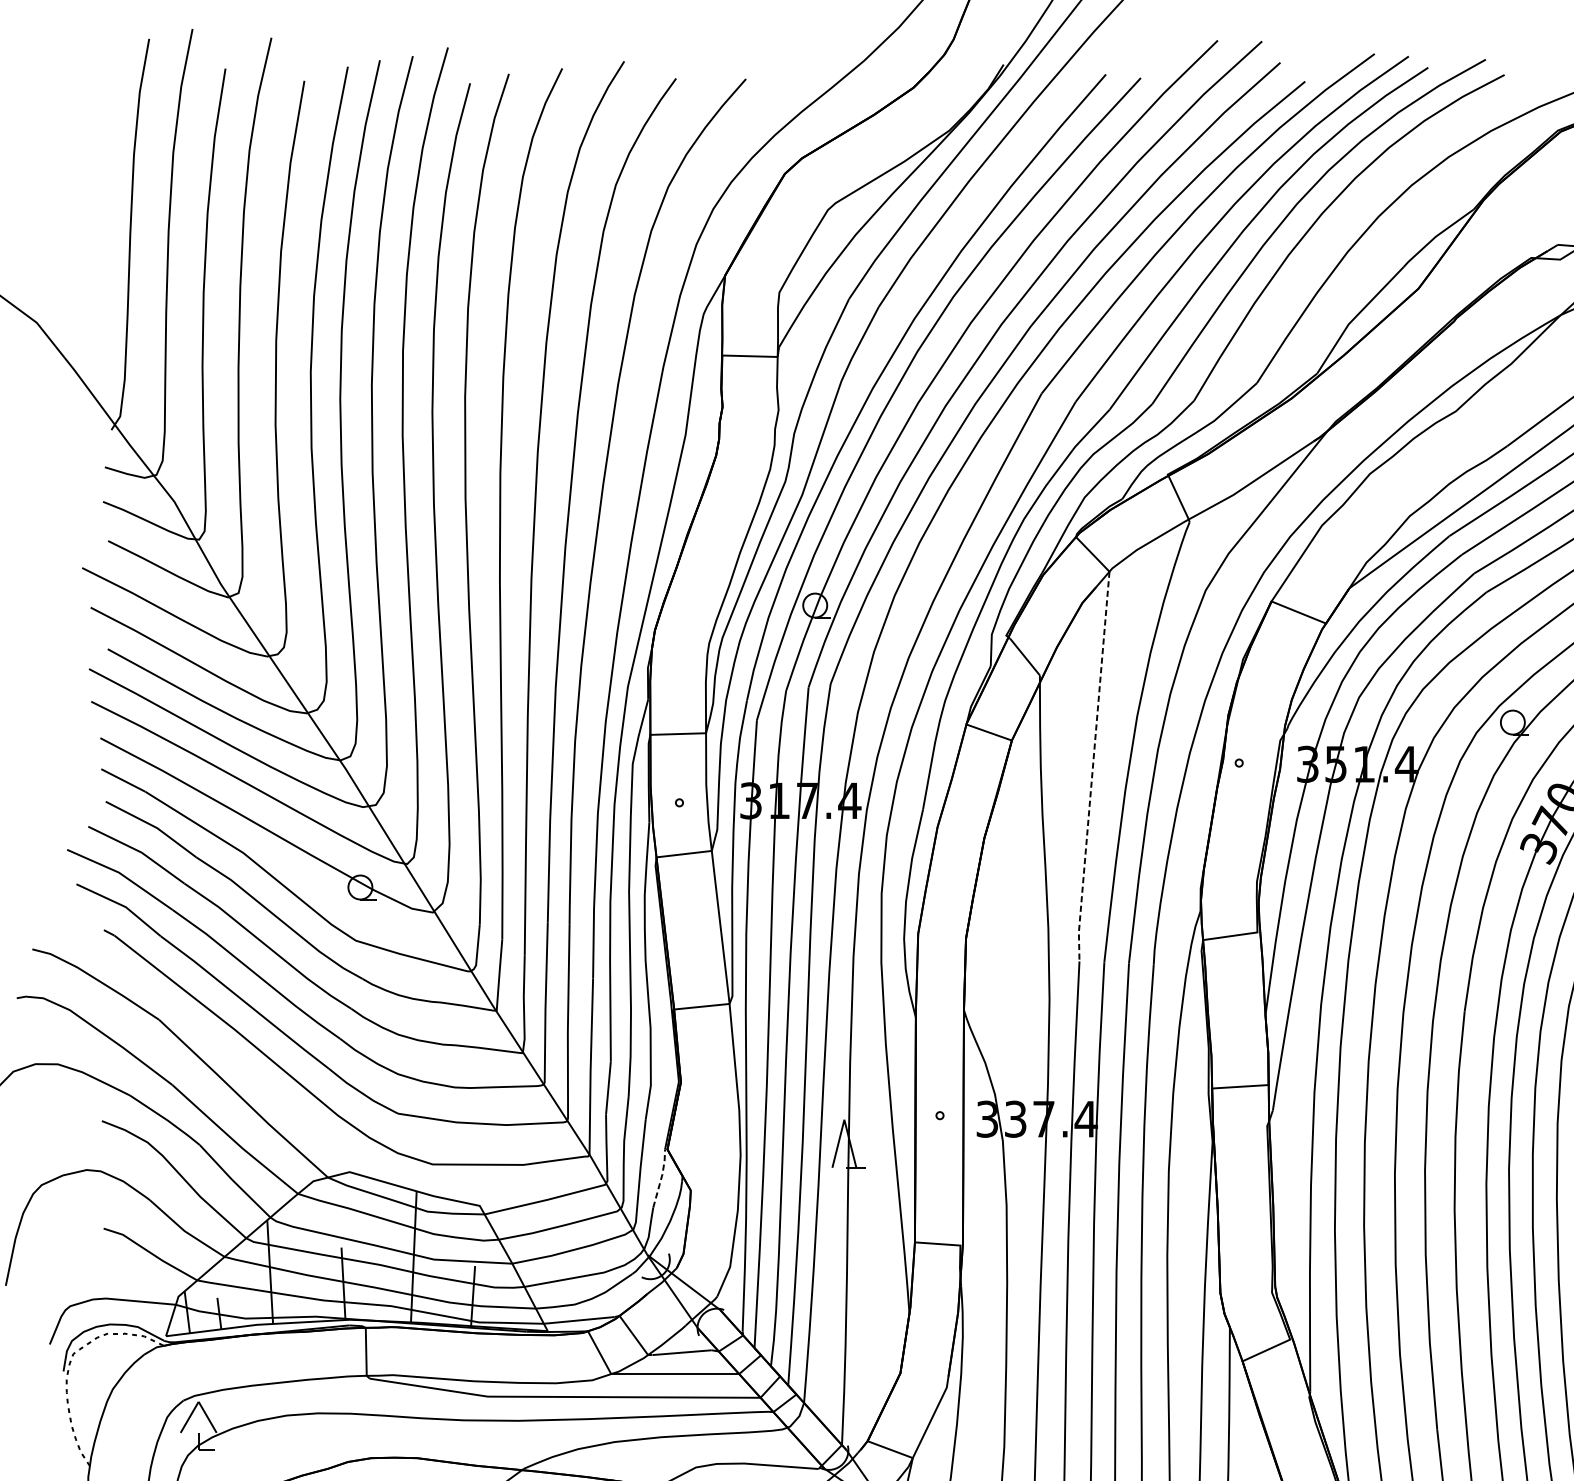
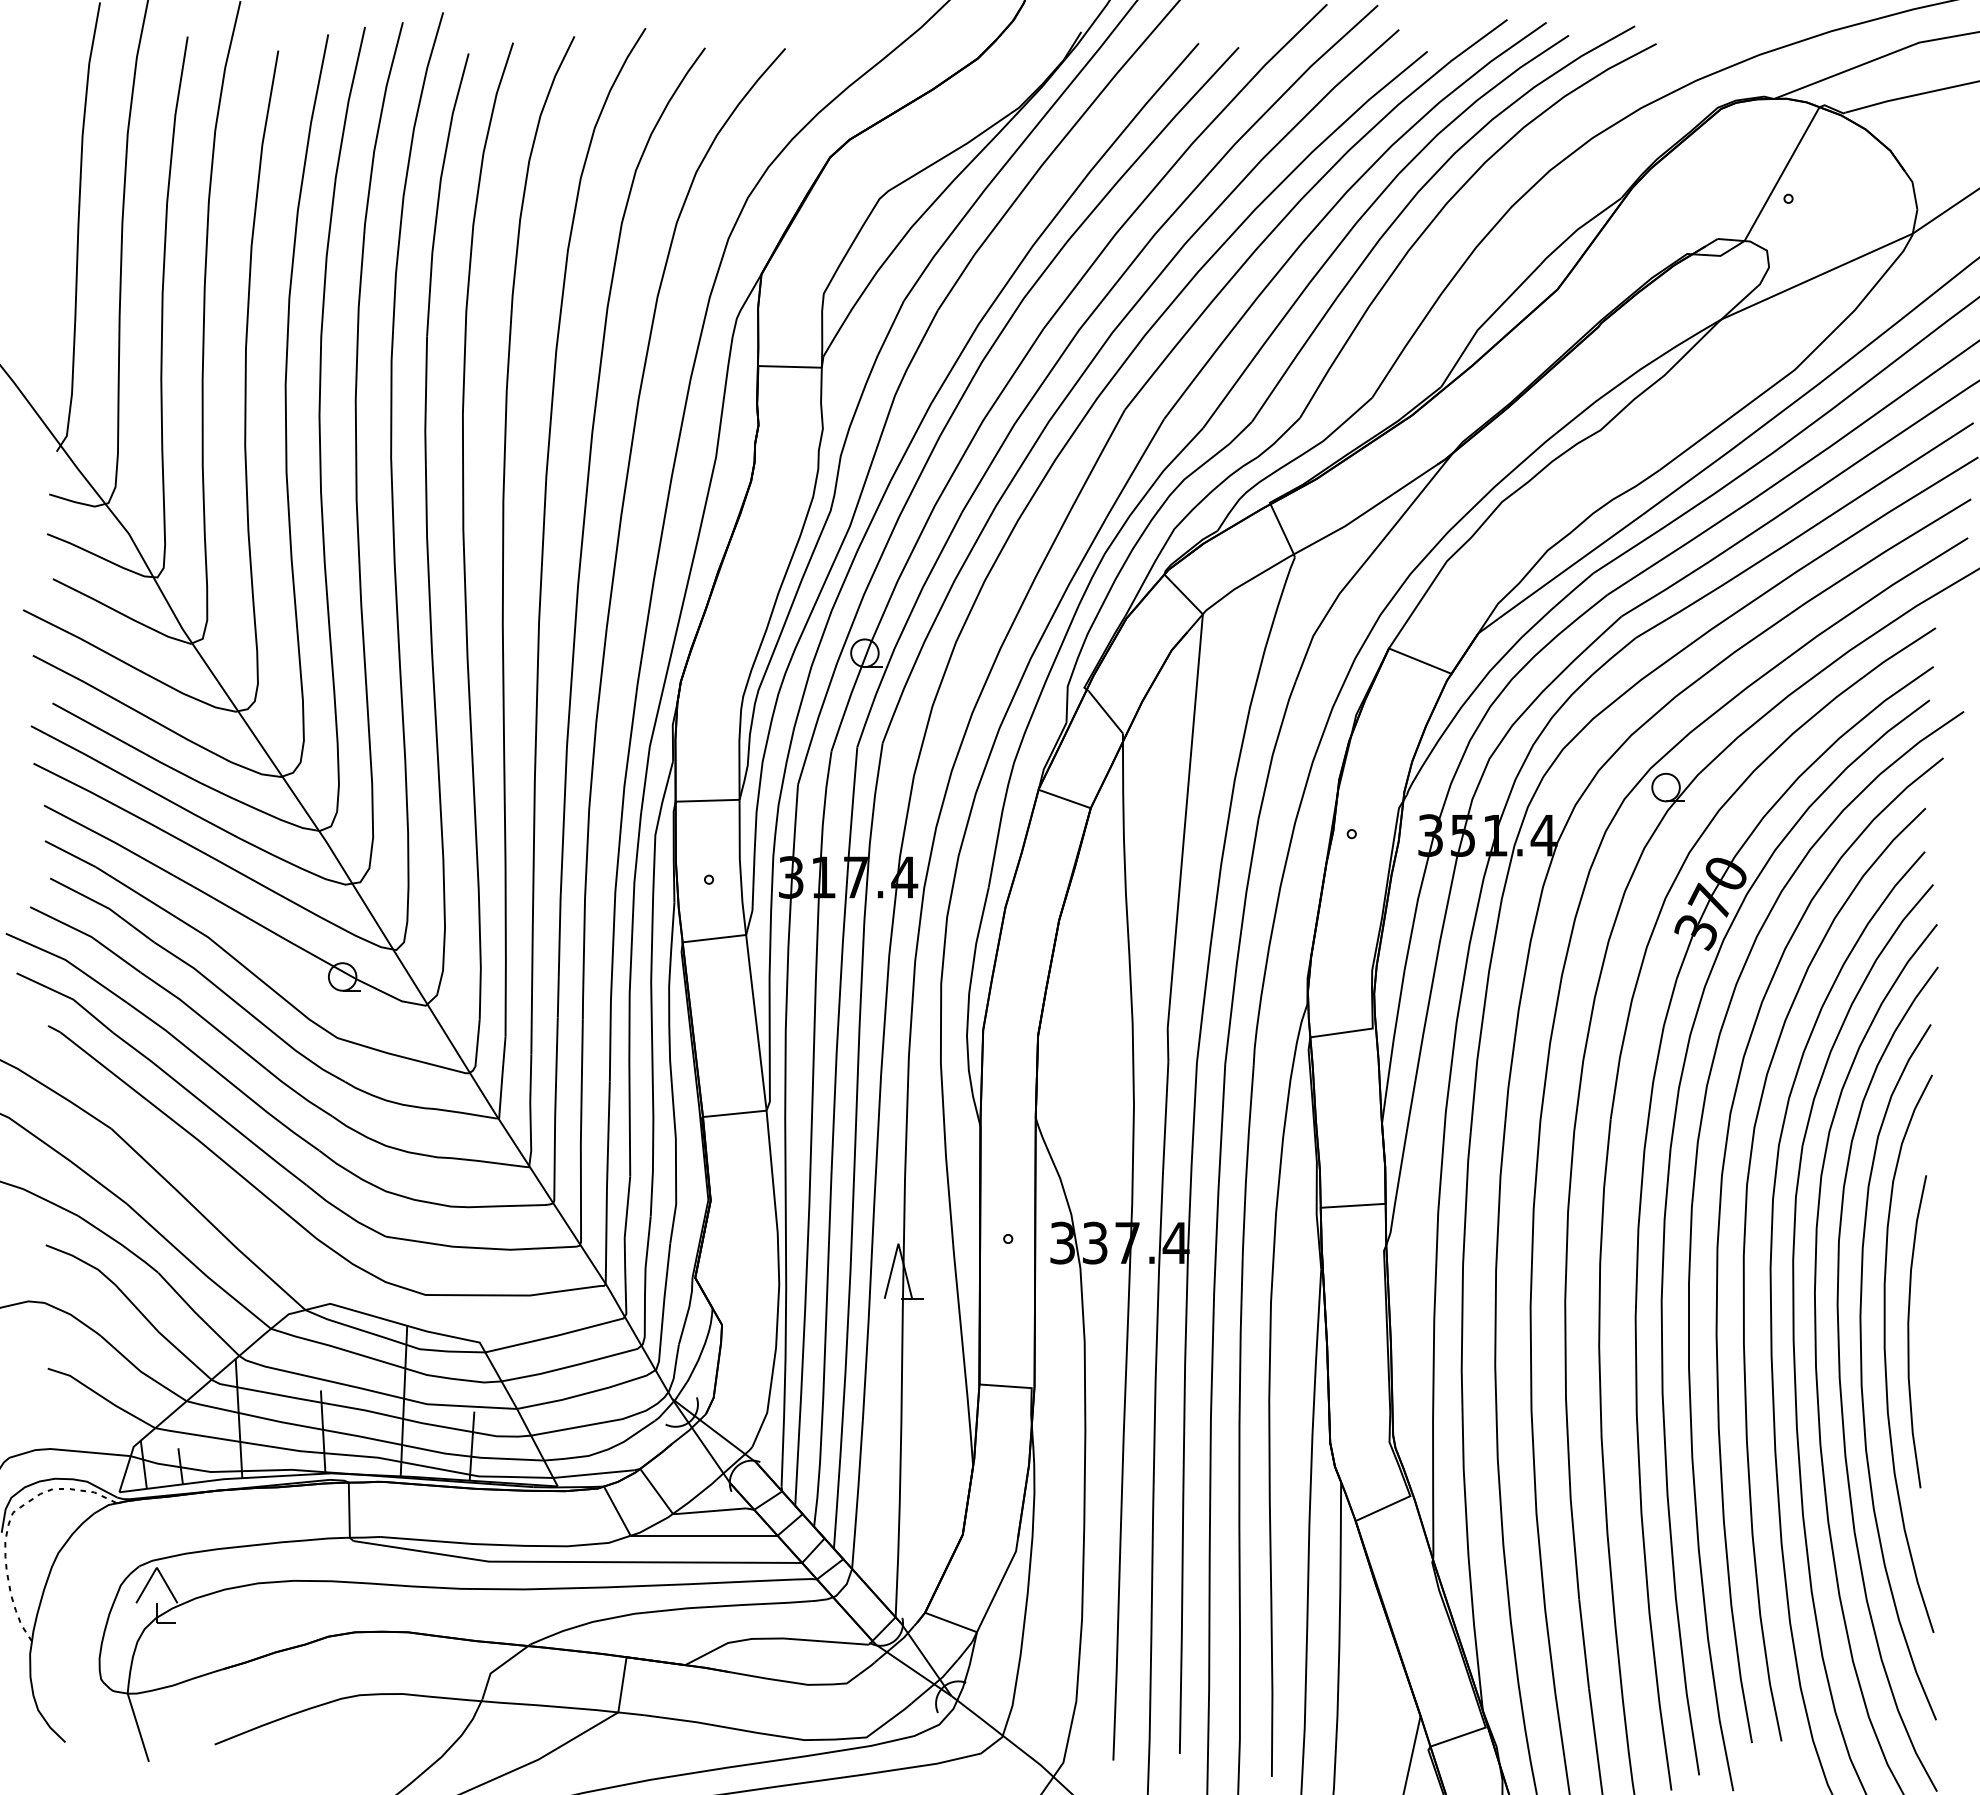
line: (1092, 767) -> (1183, 839), dashed -> solid
line: (661, 1177) -> (688, 1310), dashed -> solid

